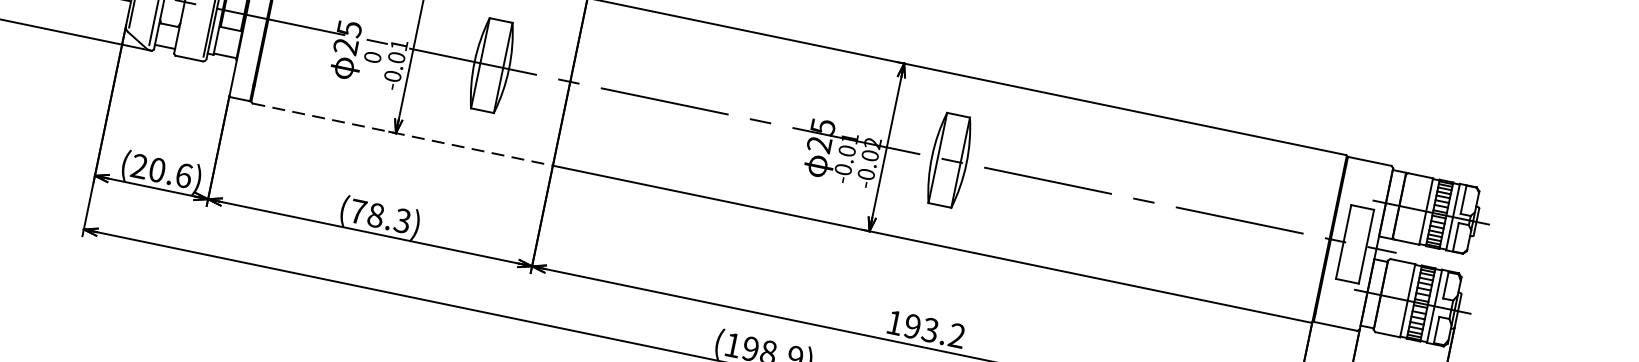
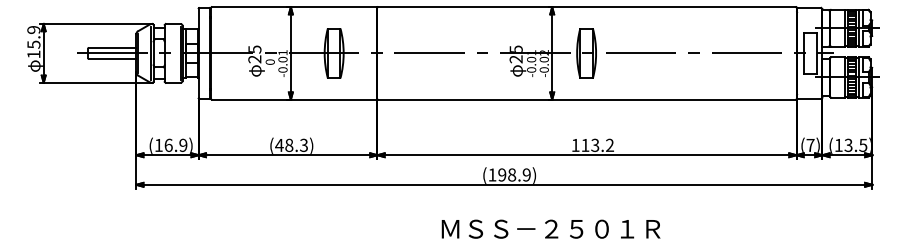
line: (402, 134) -> (294, 99), dashed -> solid
text: (161, 169) -> (170, 144), (20.6) -> (16.9)
text: (358, 211) -> (279, 145), (78.3) -> (48.3)
text: (913, 324) -> (585, 144), 193.2 -> 113.2

